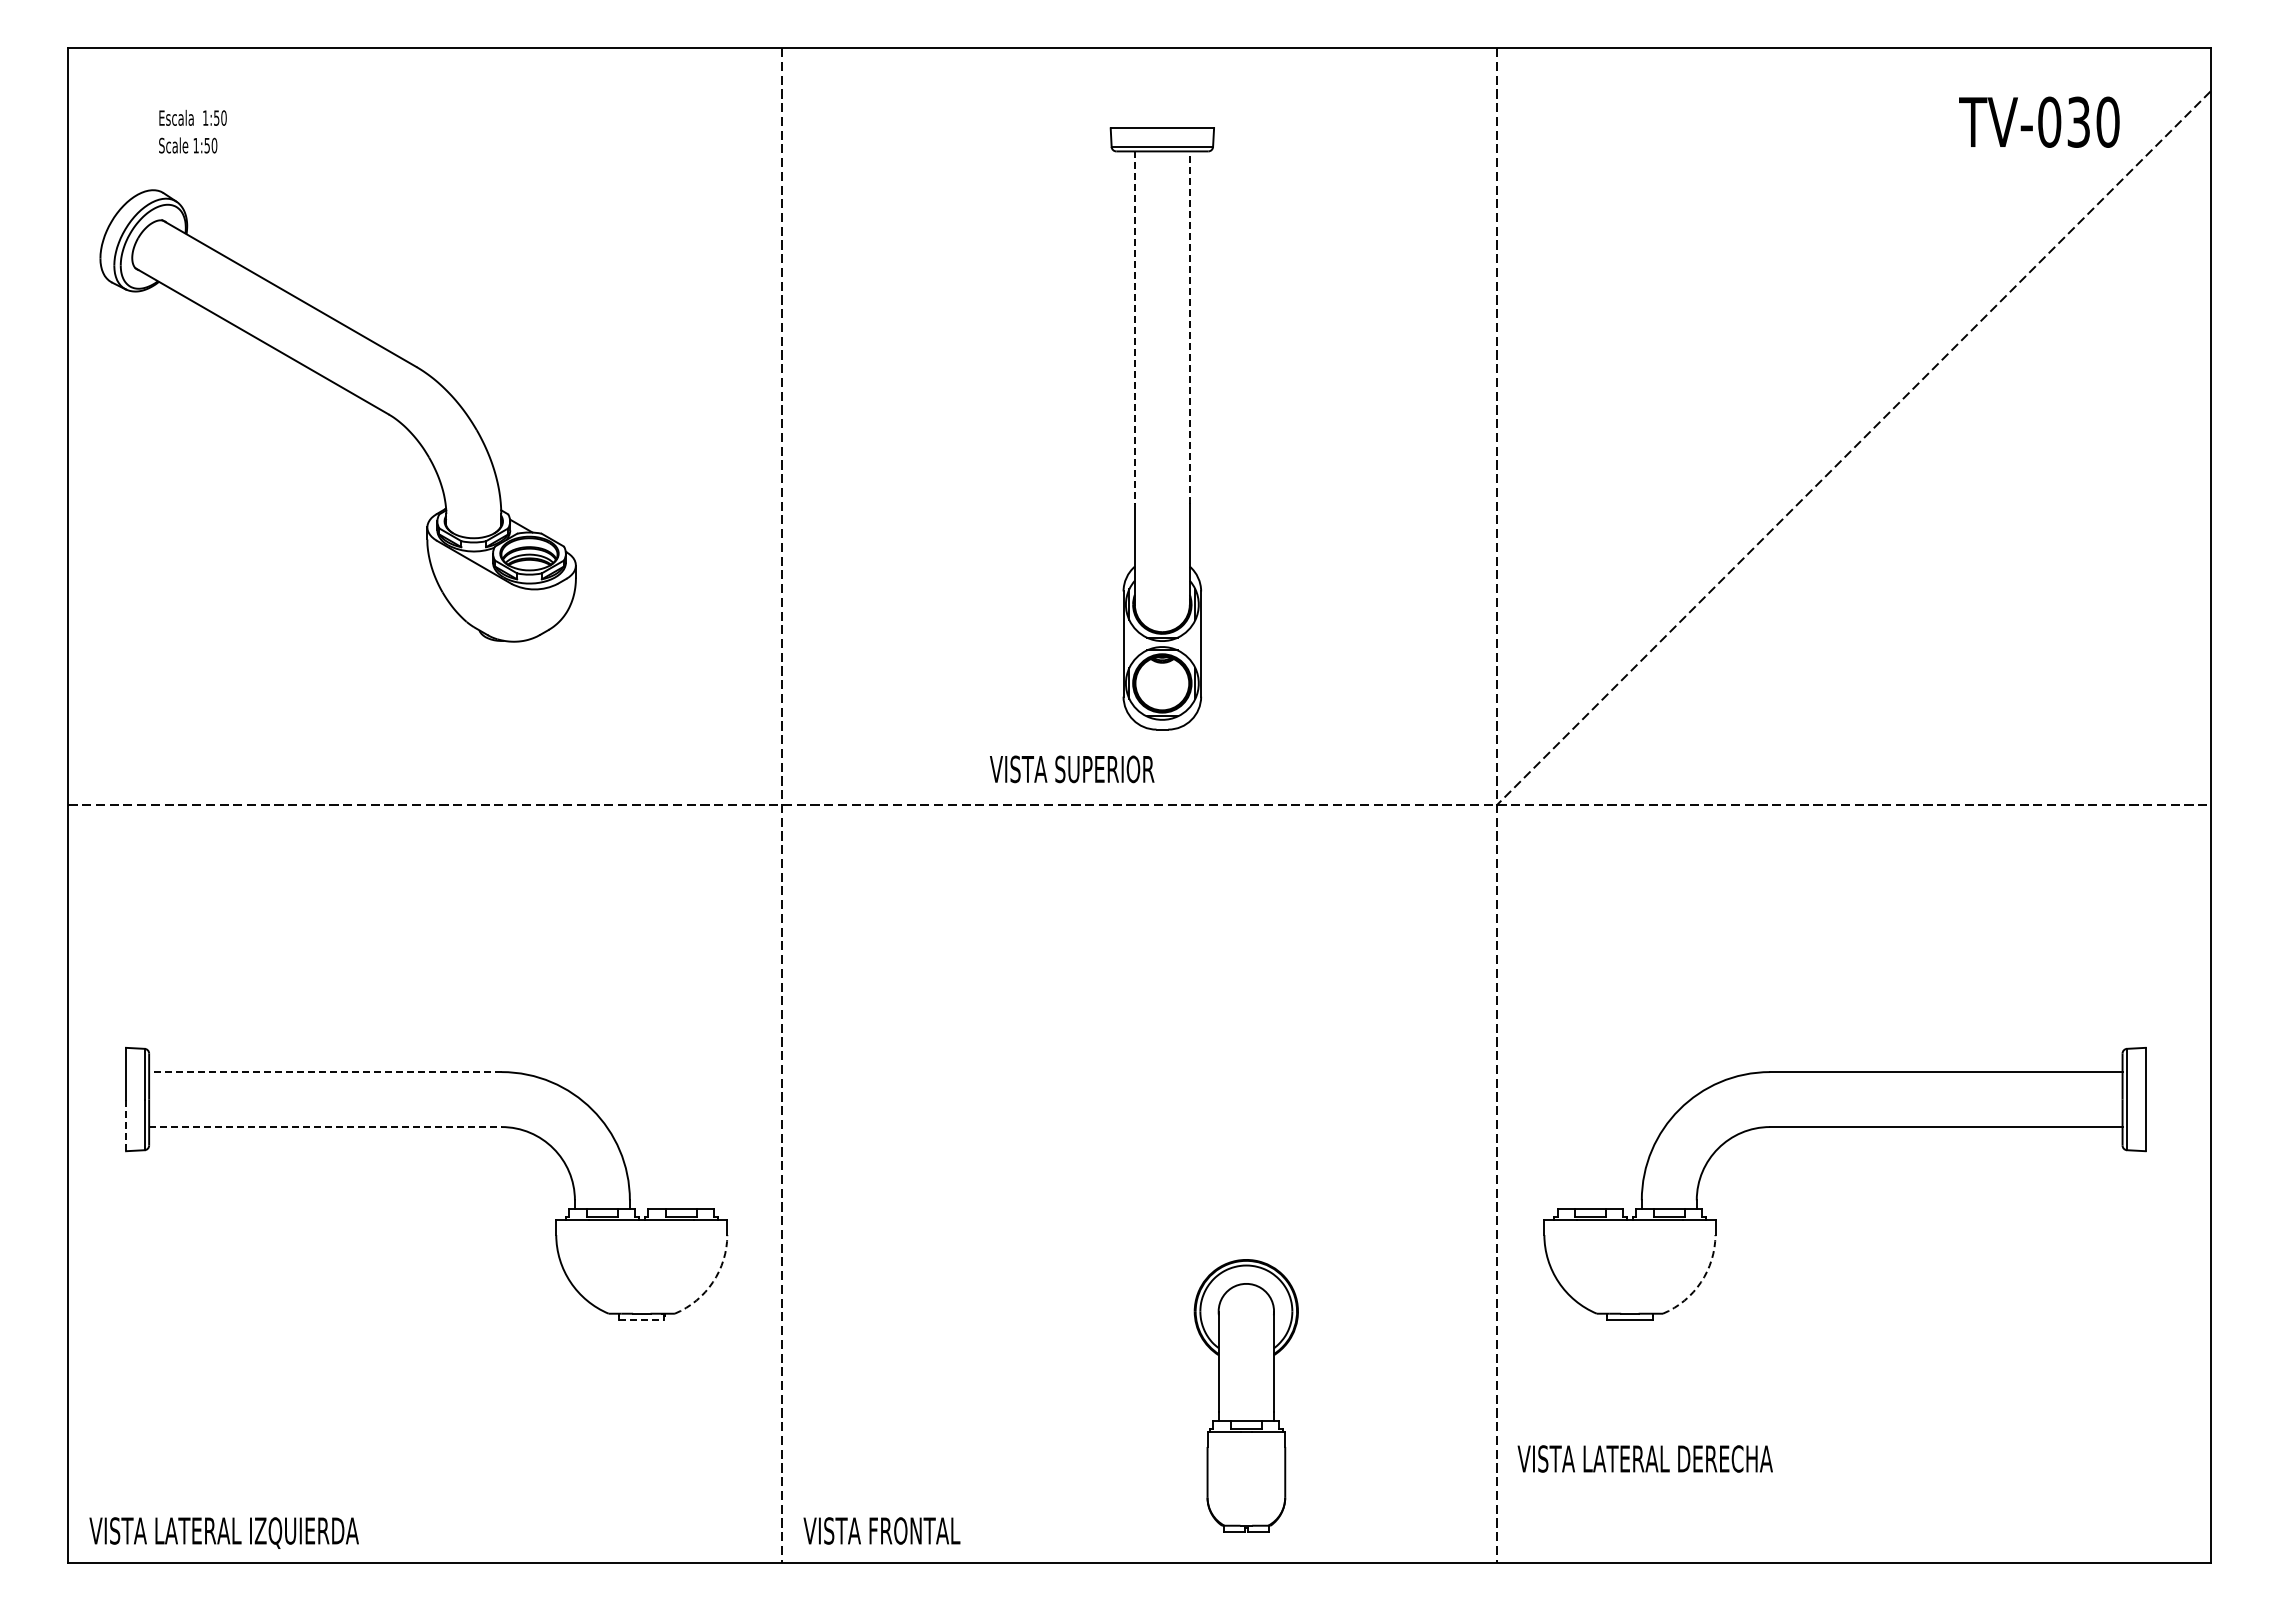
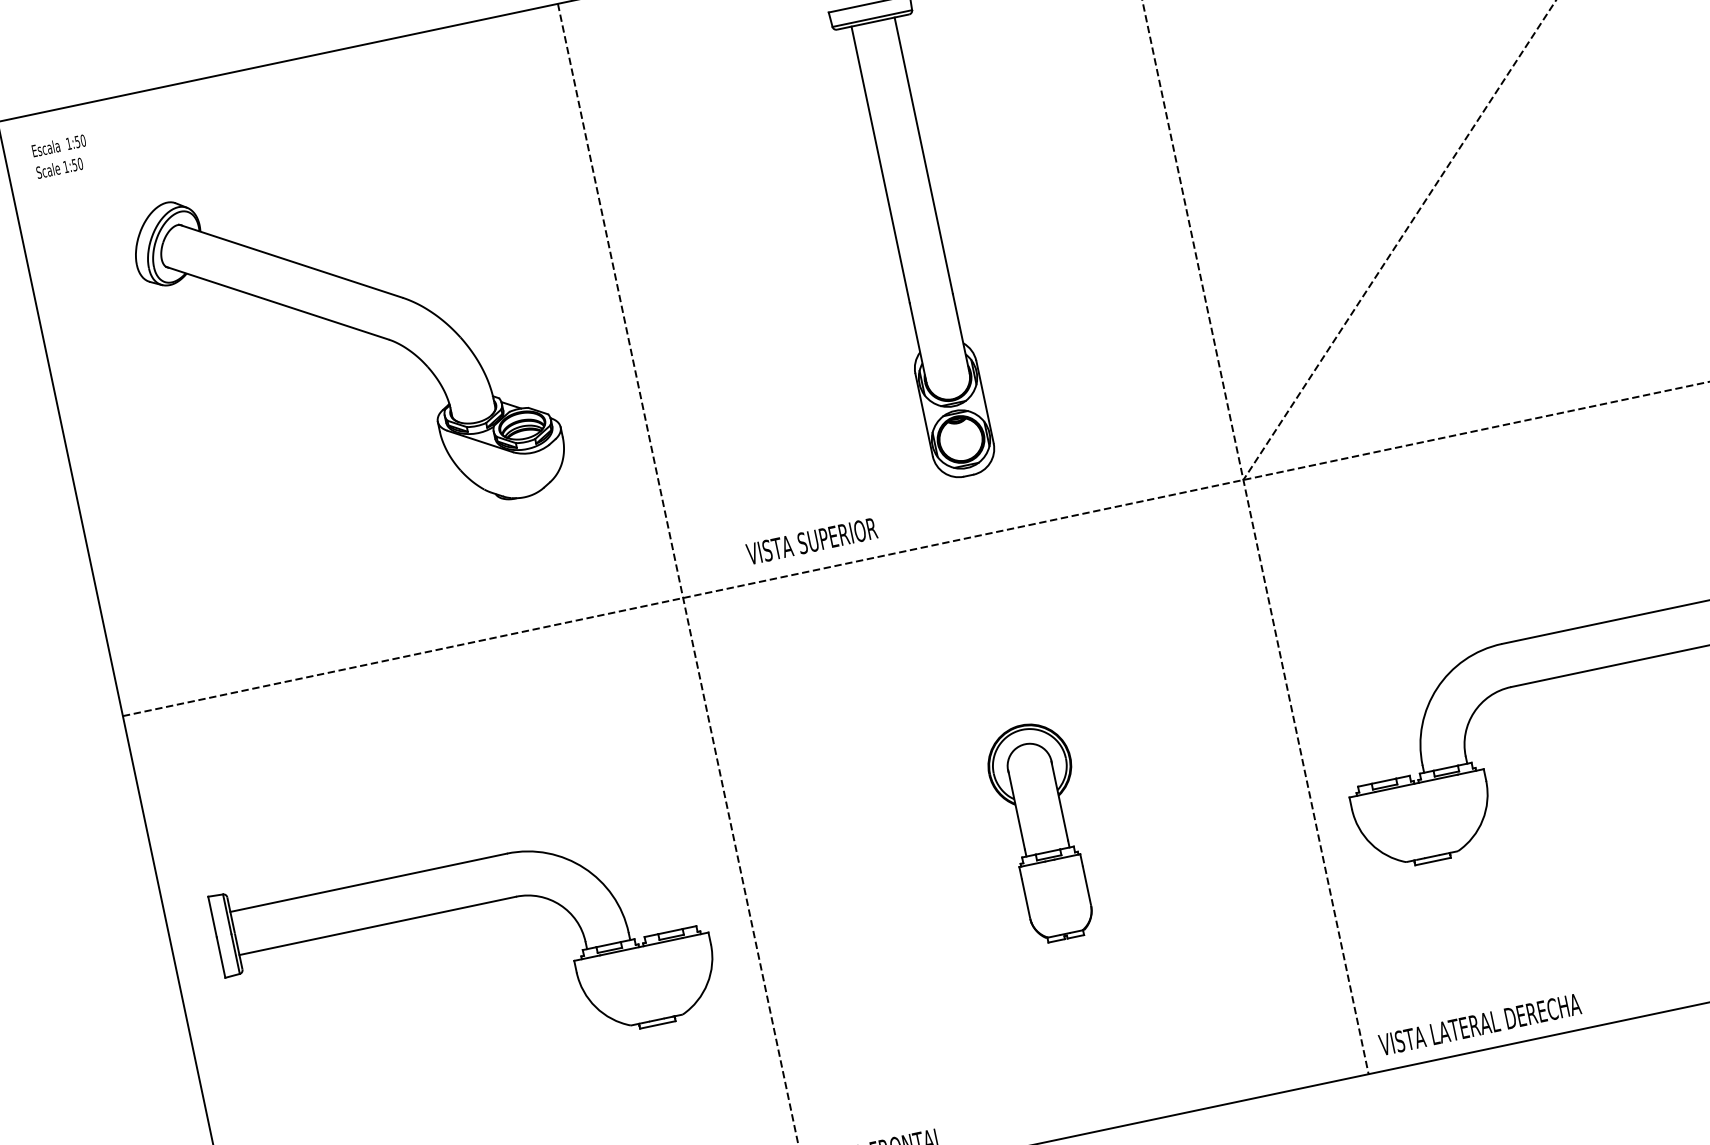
text: (192, 131) -> (60, 156), moved
line: (1189, 327) -> (923, 155), dashed -> solid
line: (1134, 328) -> (880, 165), dashed -> solid
part: (348, 392) -> (353, 329), moved
text: (1072, 769) -> (812, 541), moved
line: (324, 1072) -> (368, 883), dashed -> solid
line: (126, 1125) -> (221, 957), dashed -> solid
line: (325, 1127) -> (377, 926), dashed -> solid
arc: (712, 1282) -> (707, 983), dashed -> solid
arc: (1701, 1282) -> (1483, 820), dashed -> solid
line: (641, 1319) -> (657, 1024), dashed -> solid
part: (1245, 1395) -> (1043, 831), moved
text: (1644, 1458) -> (1479, 1024), moved

